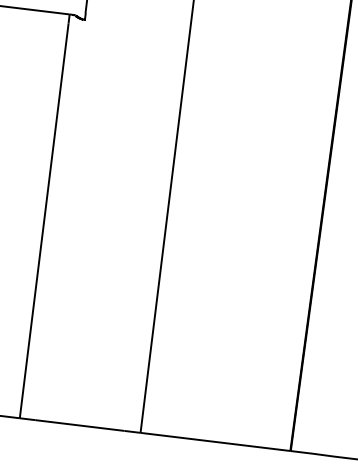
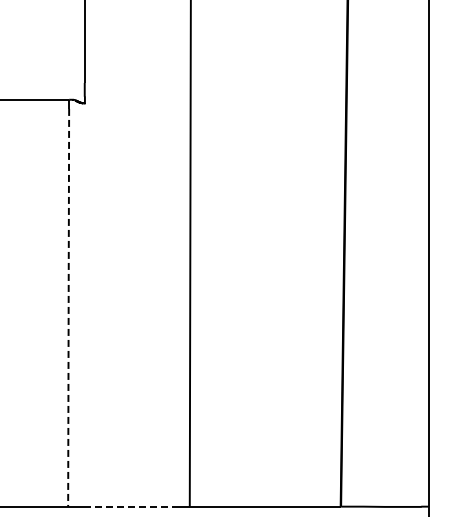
line: (44, 220) -> (68, 307), solid -> dashed
line: (79, 425) -> (128, 506), solid -> dashed

